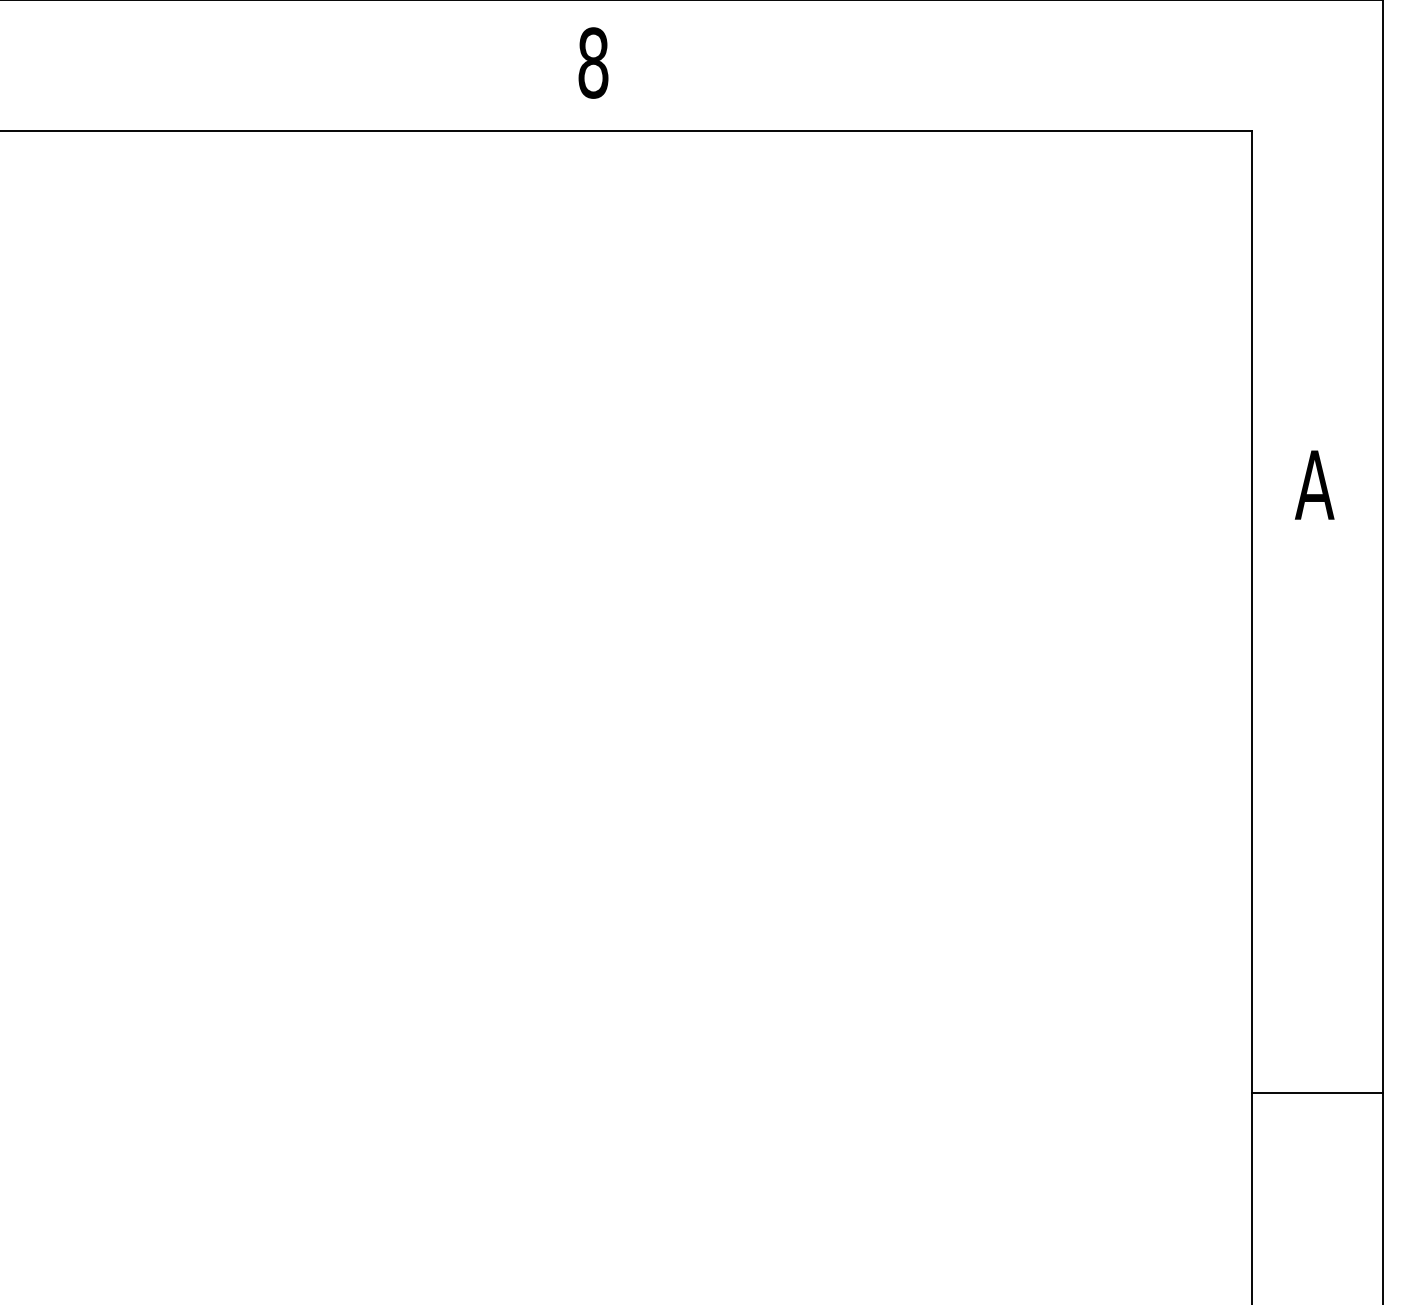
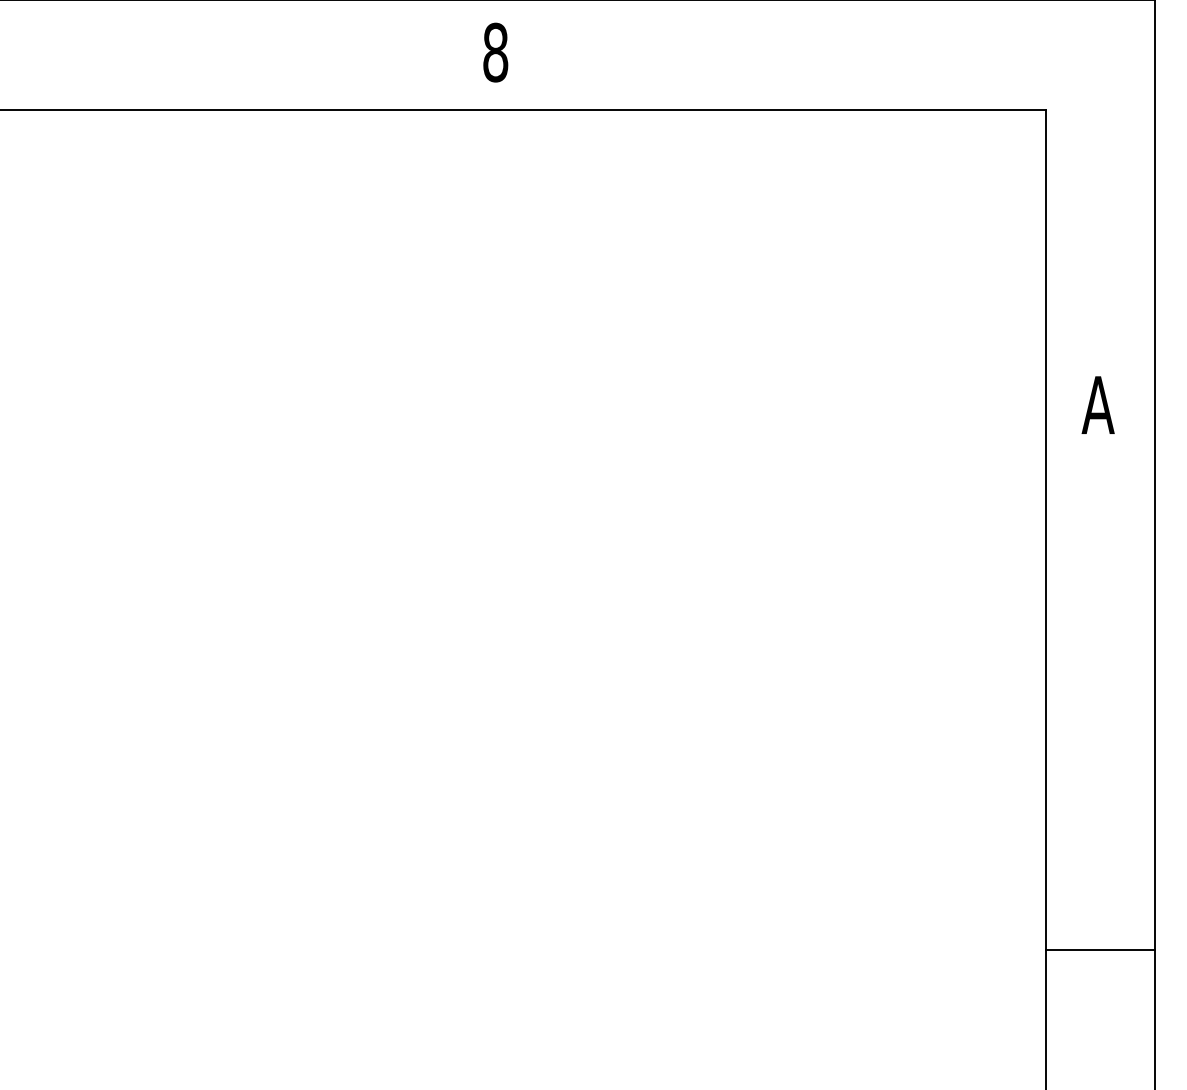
line: (1317, 1093) -> (1100, 950), moved

